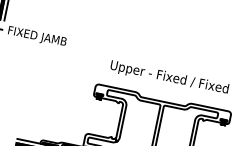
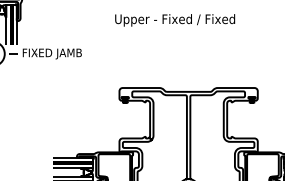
text: (169, 78) -> (175, 20), moved

